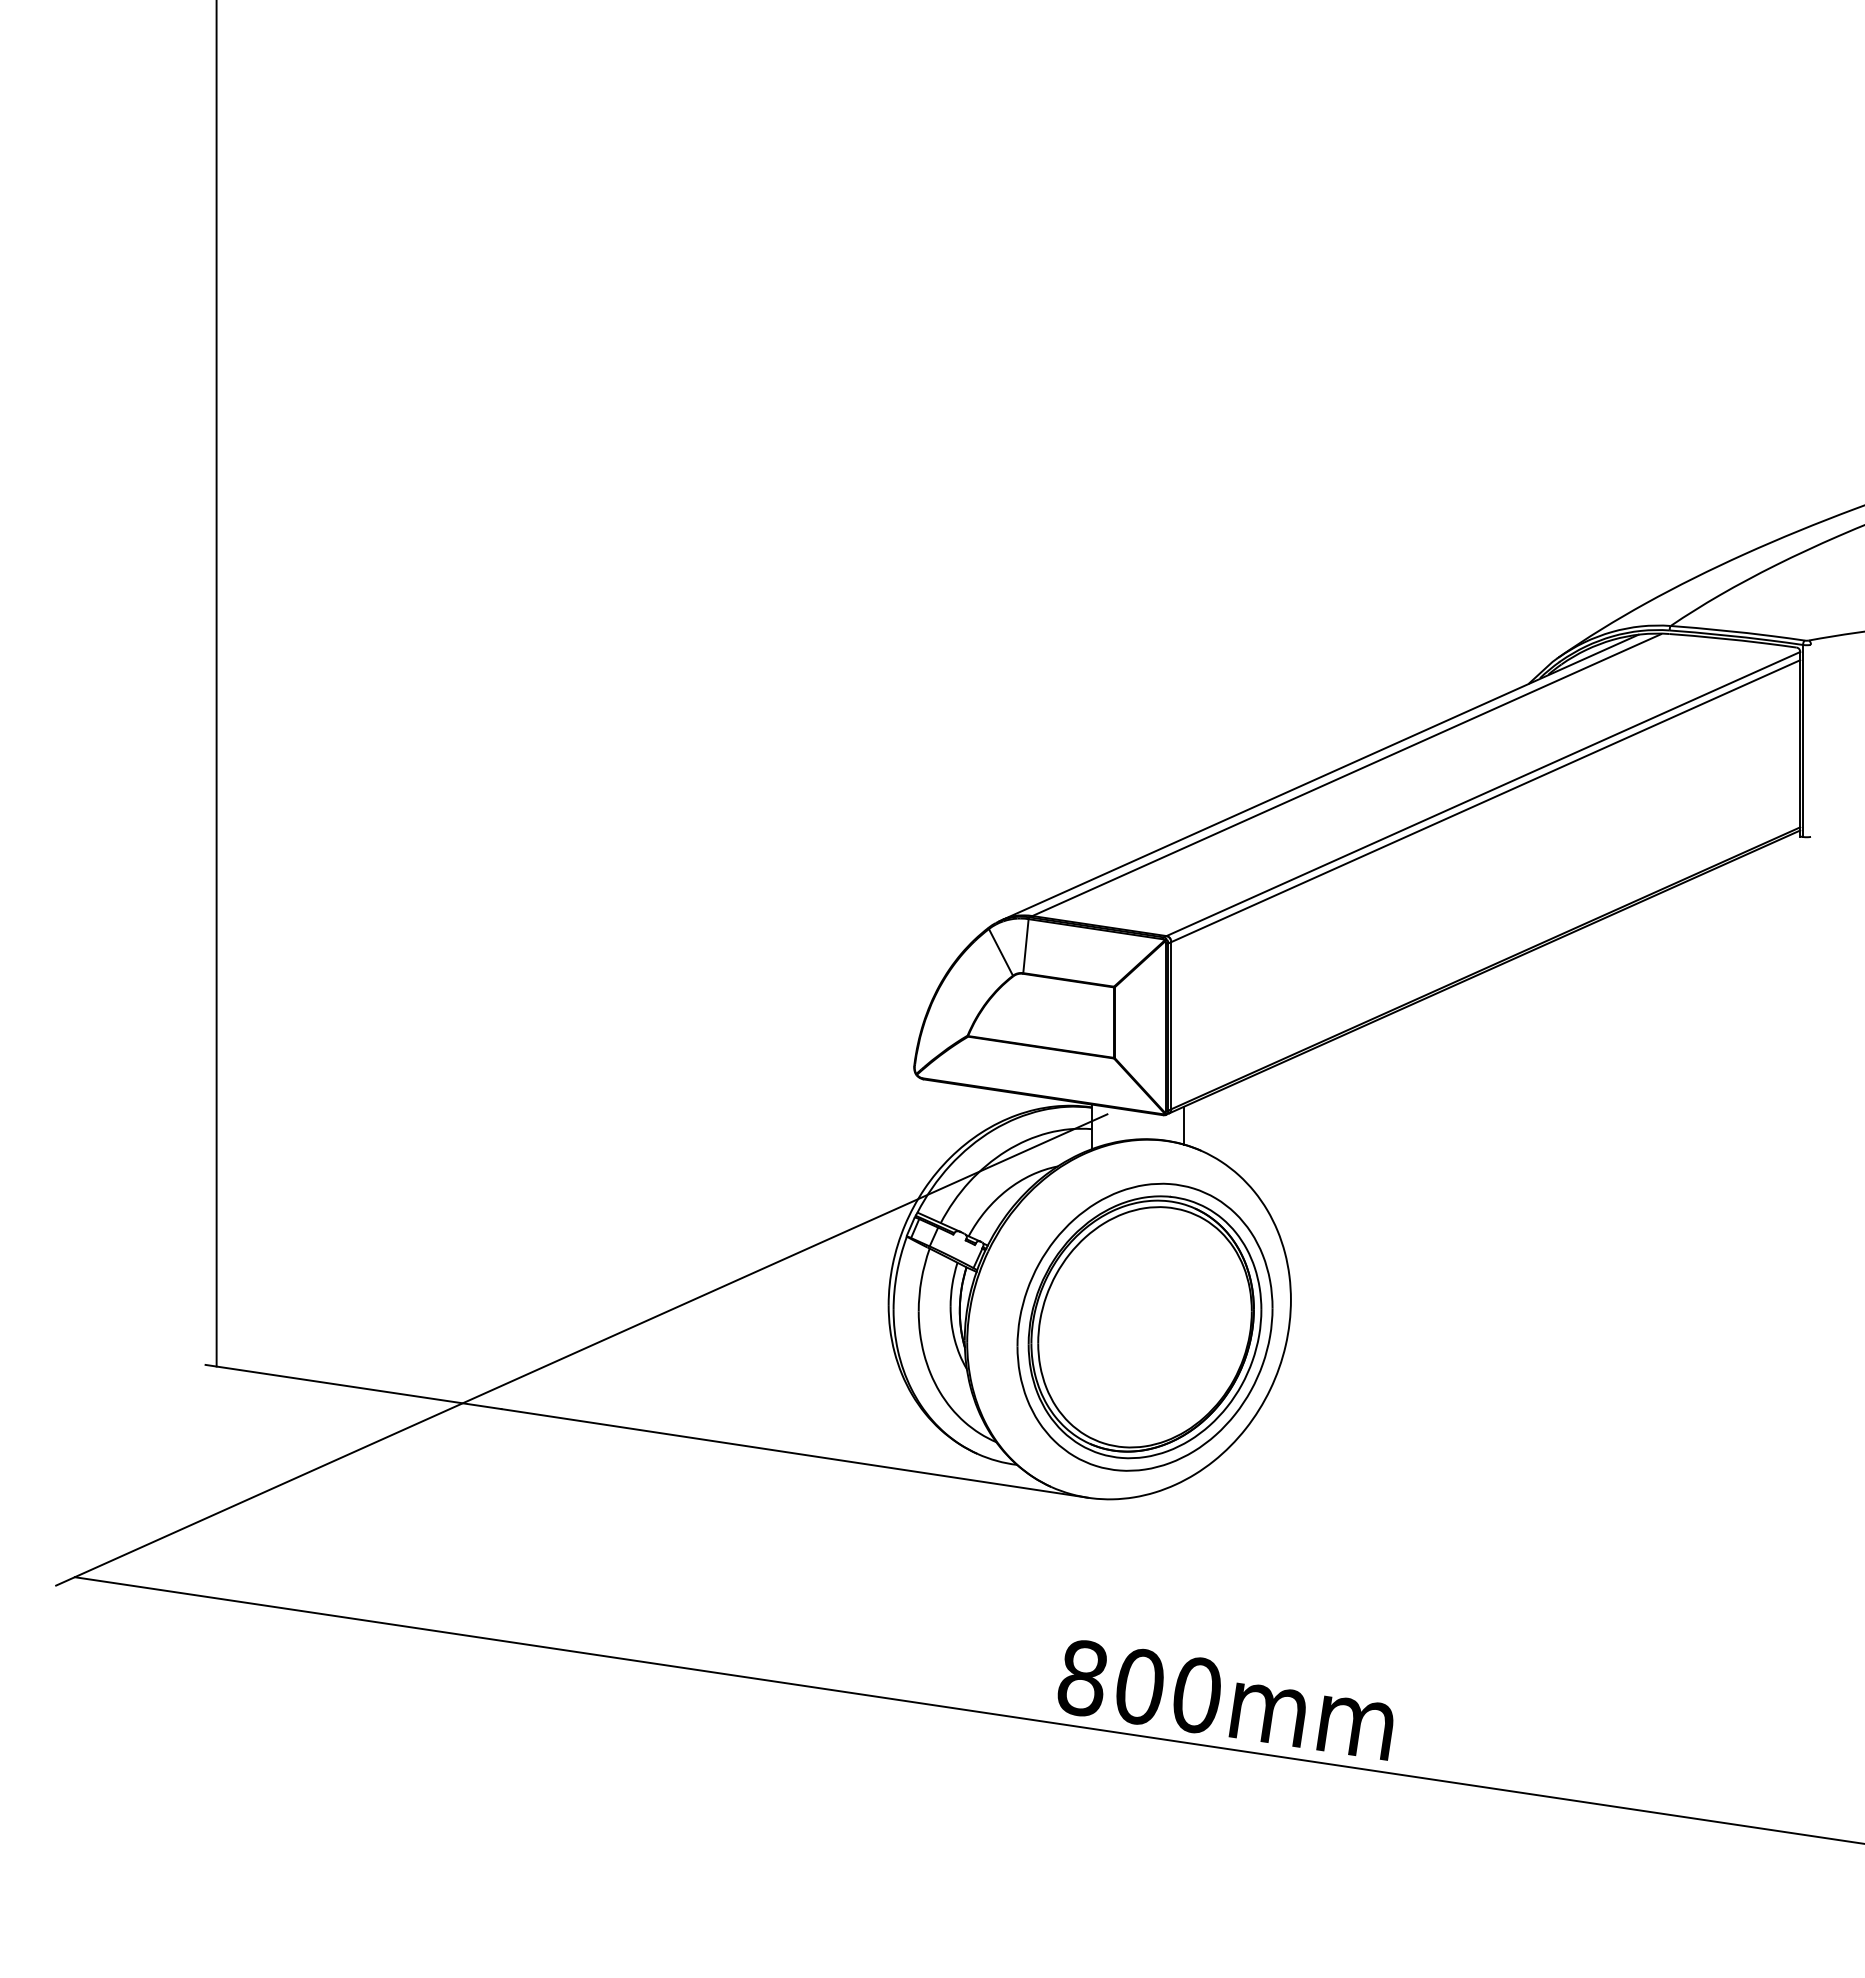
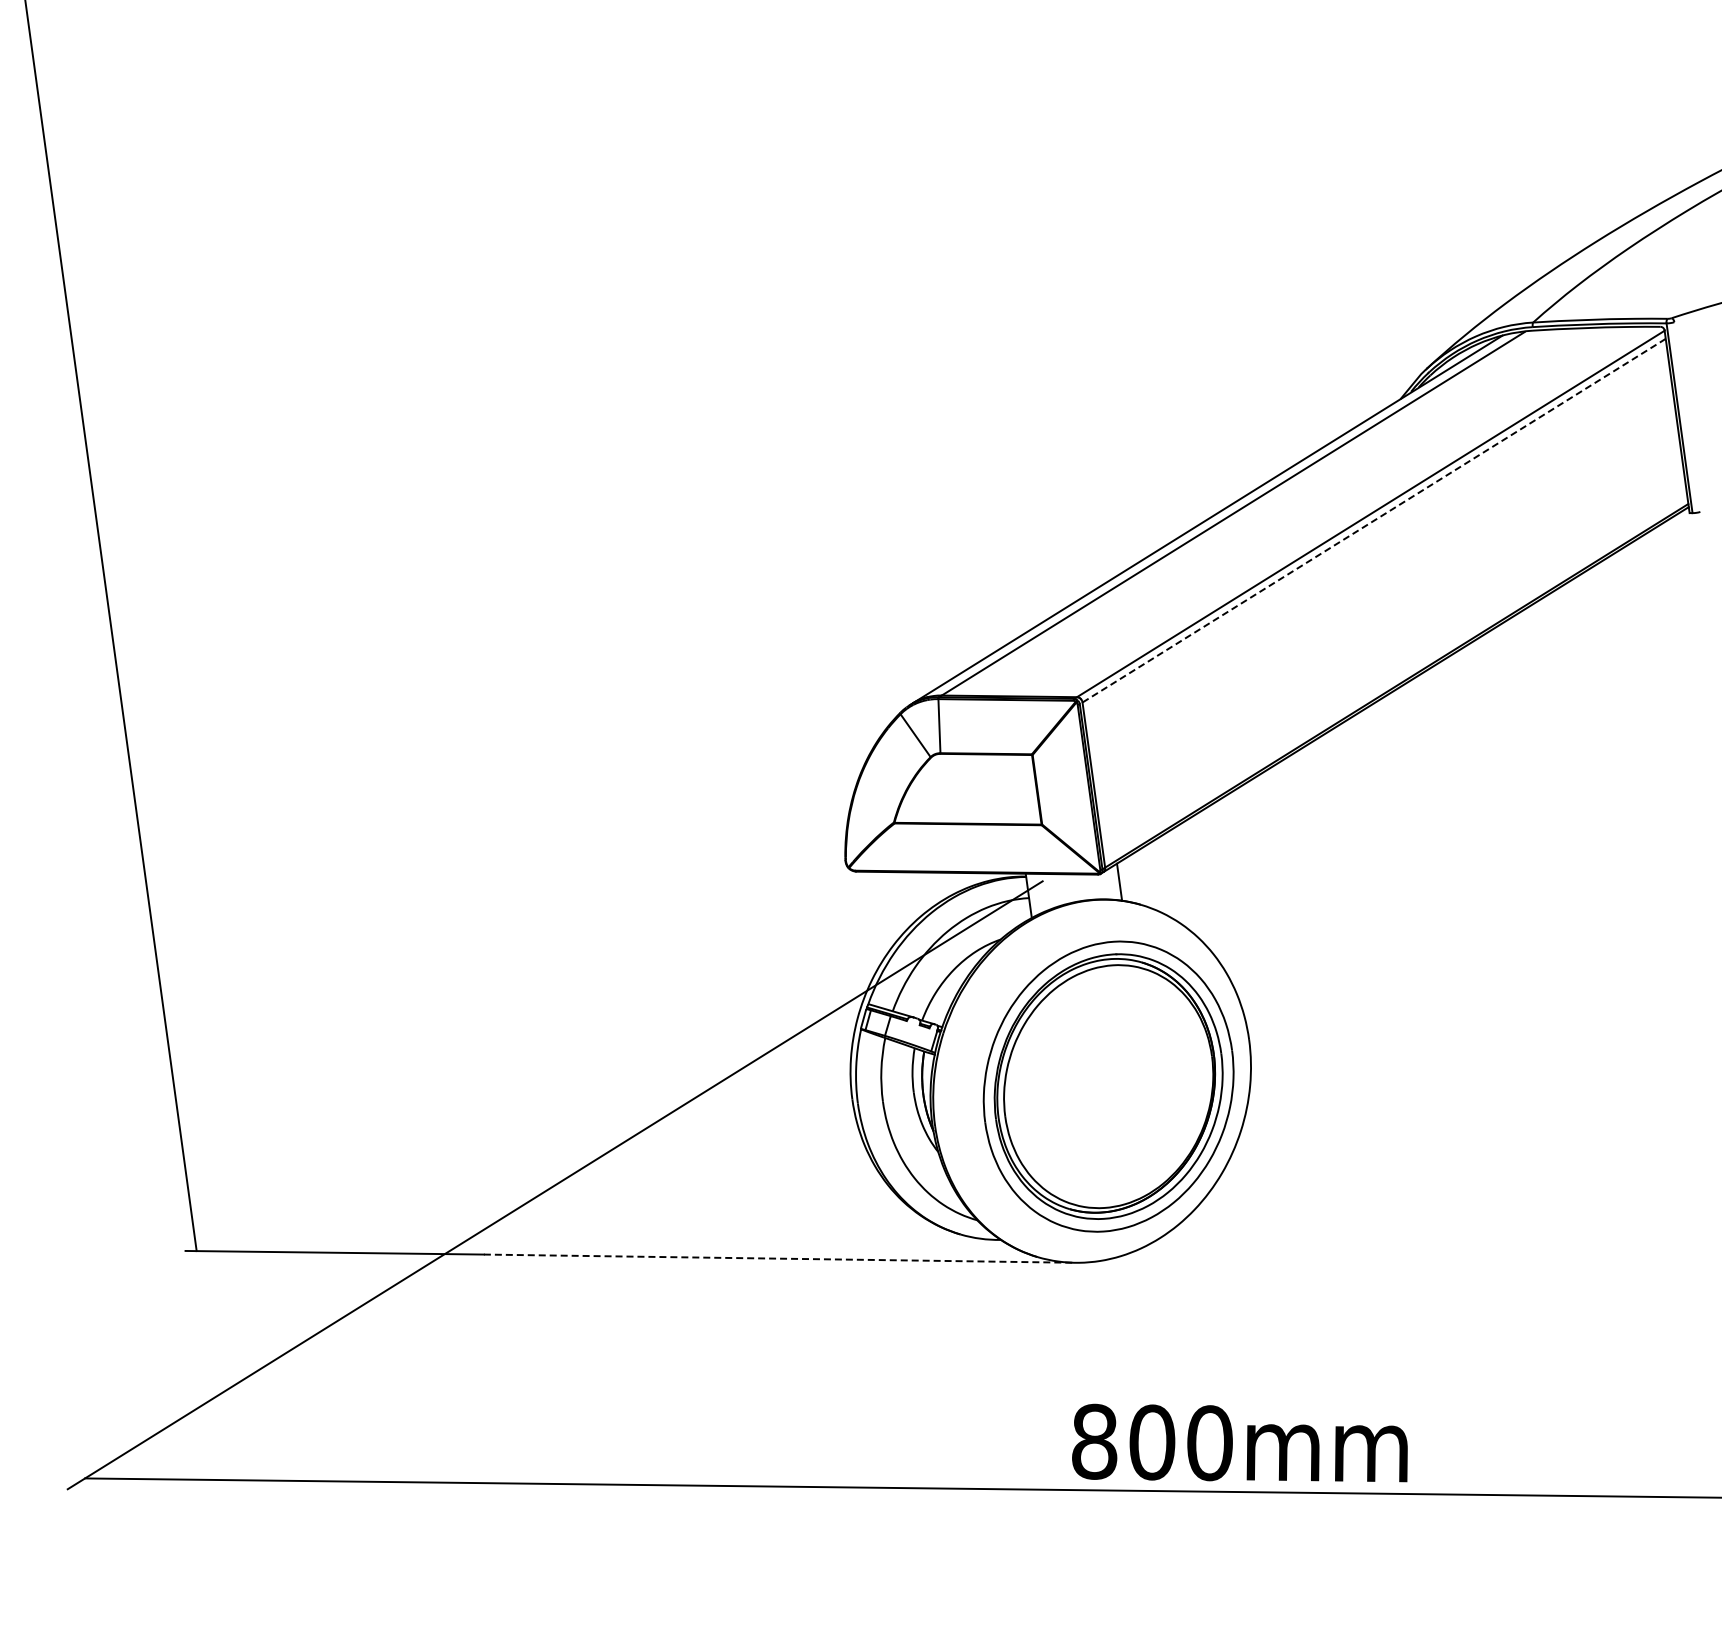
line: (1483, 802) -> (1372, 522), solid -> dashed
line: (794, 1453) -> (779, 1258), solid -> dashed

